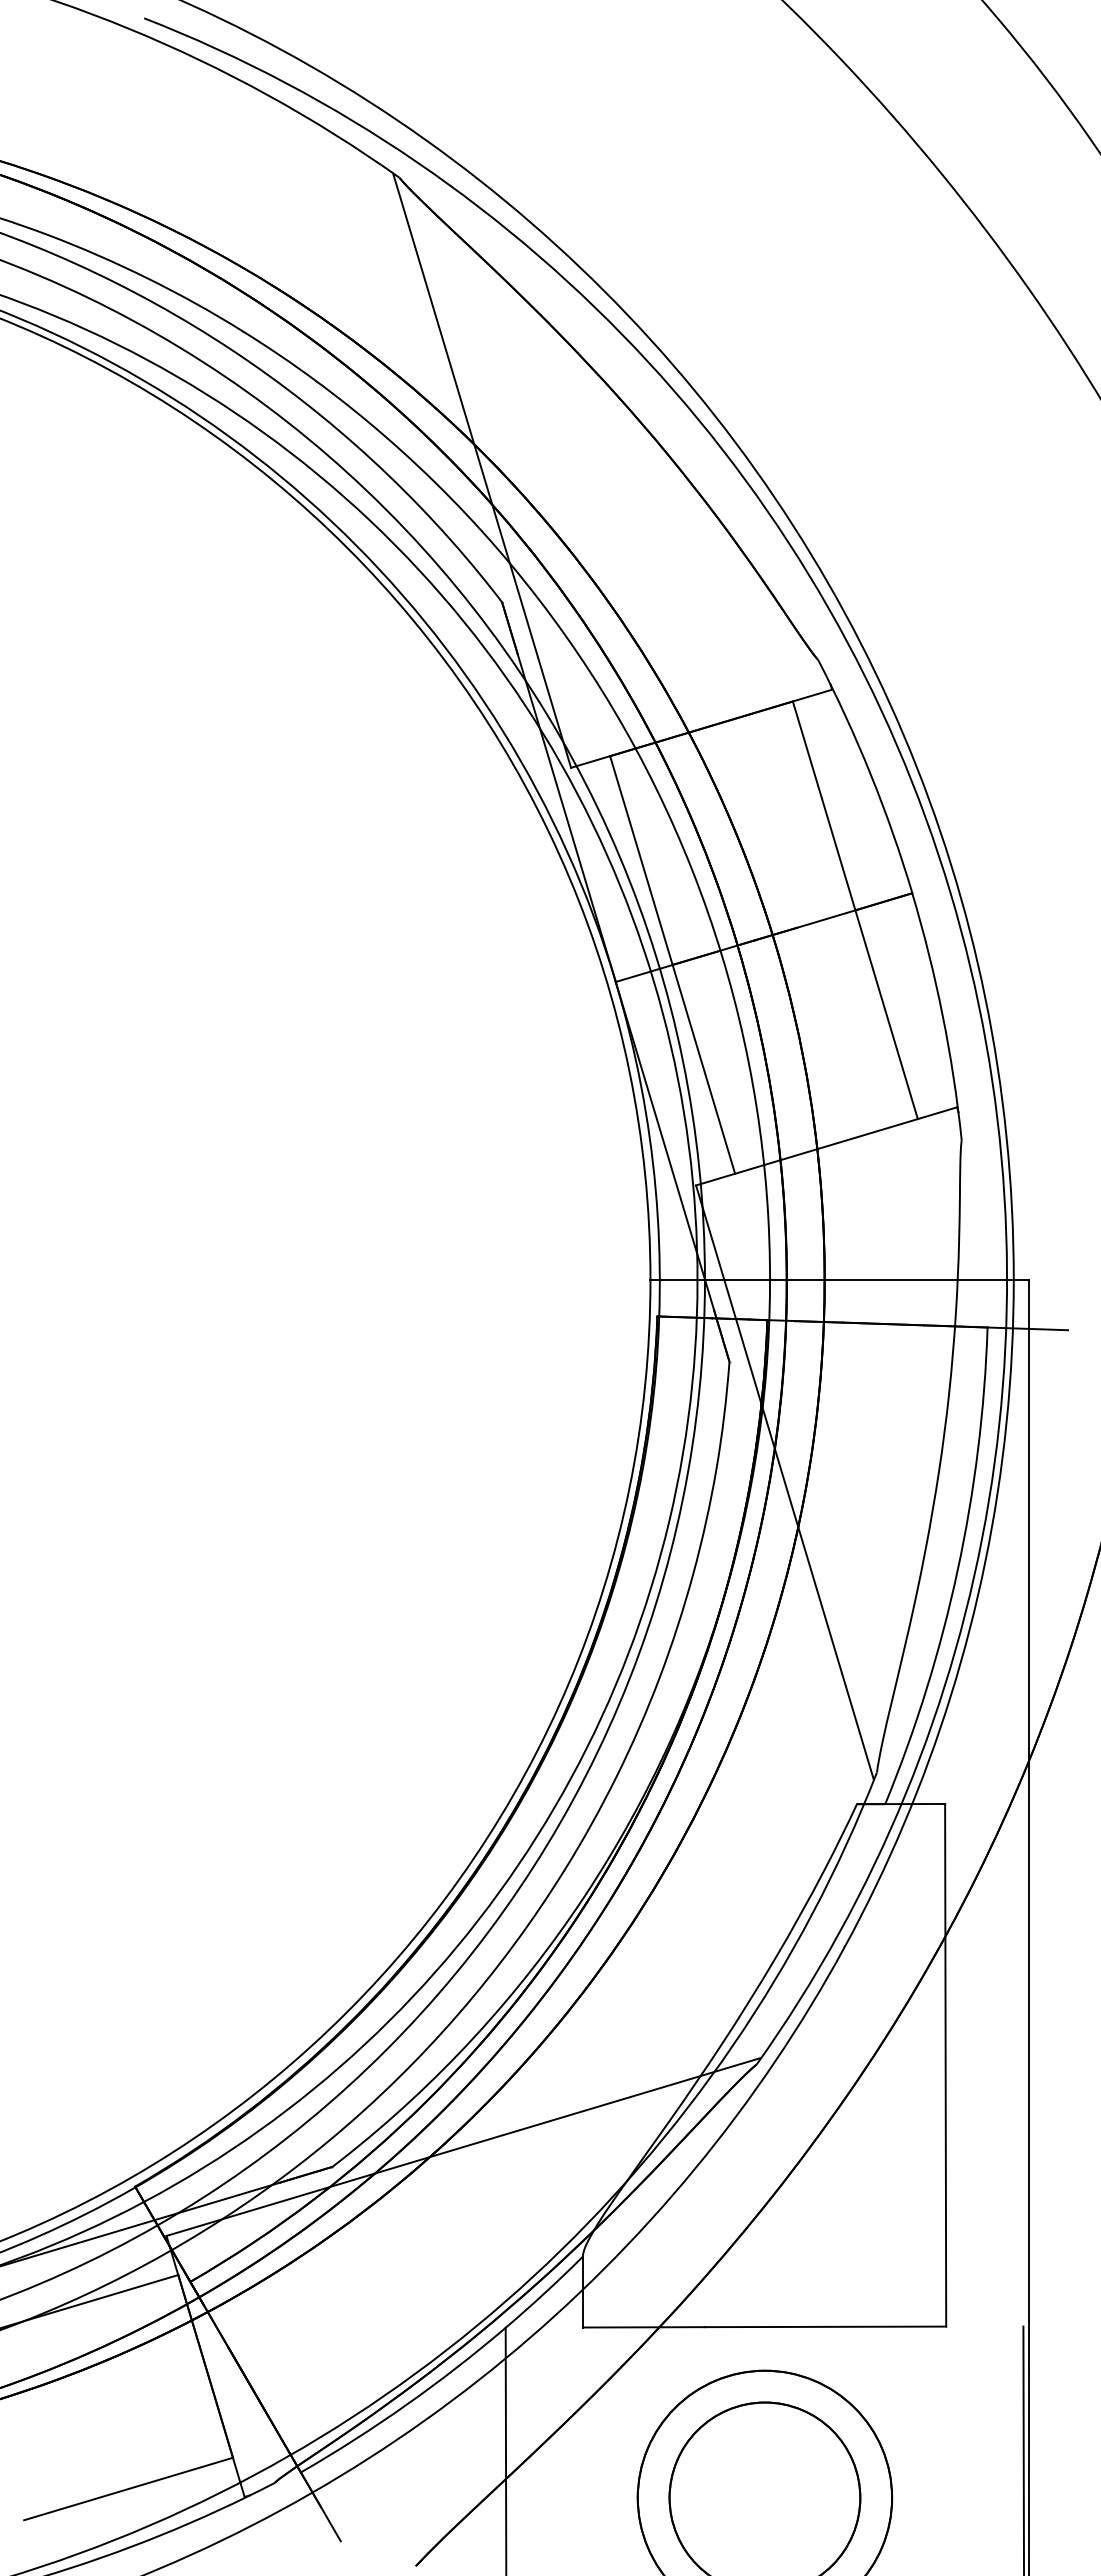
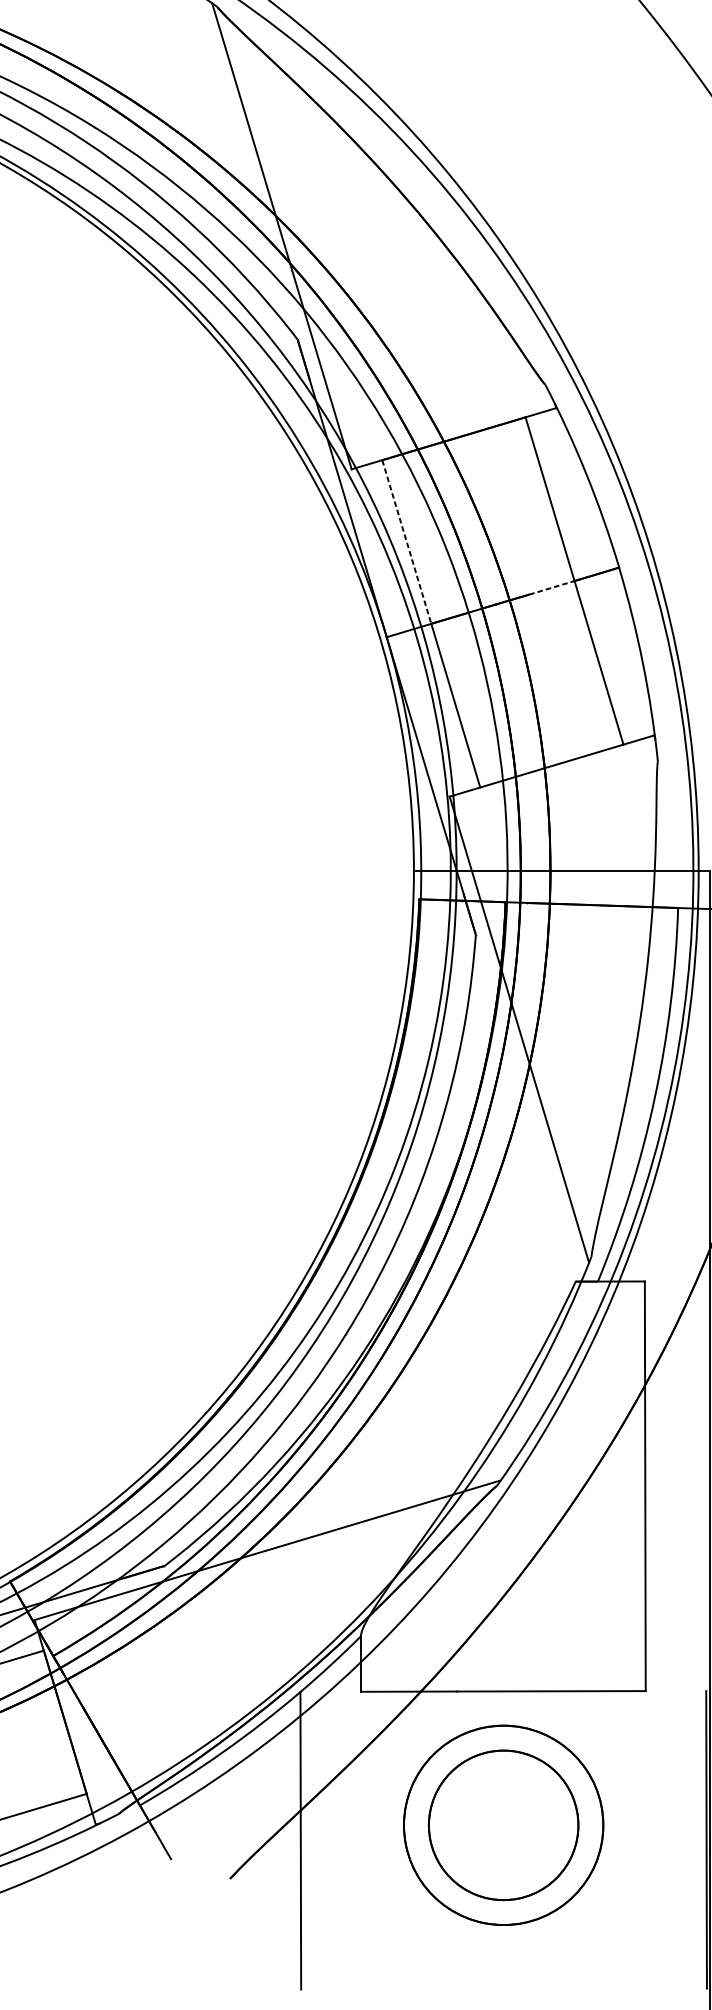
line: (641, 860) -> (406, 541), solid -> dashed
line: (826, 919) -> (551, 588), solid -> dashed

